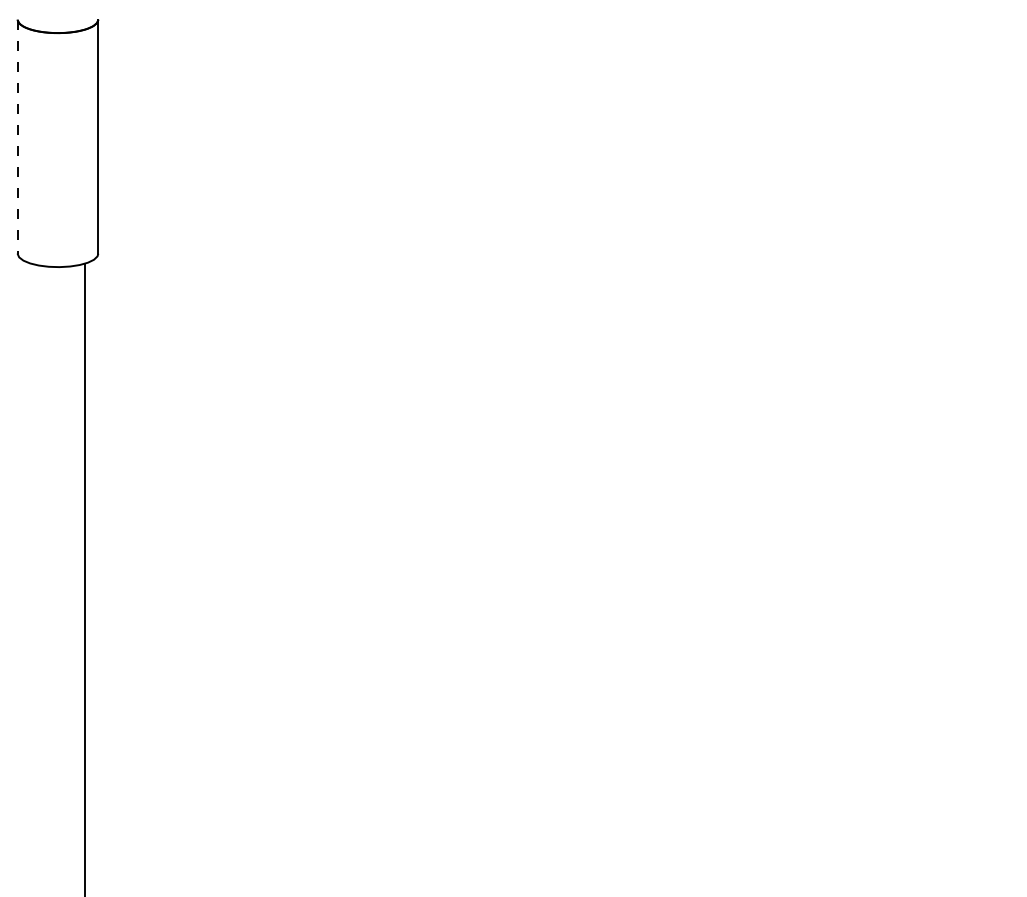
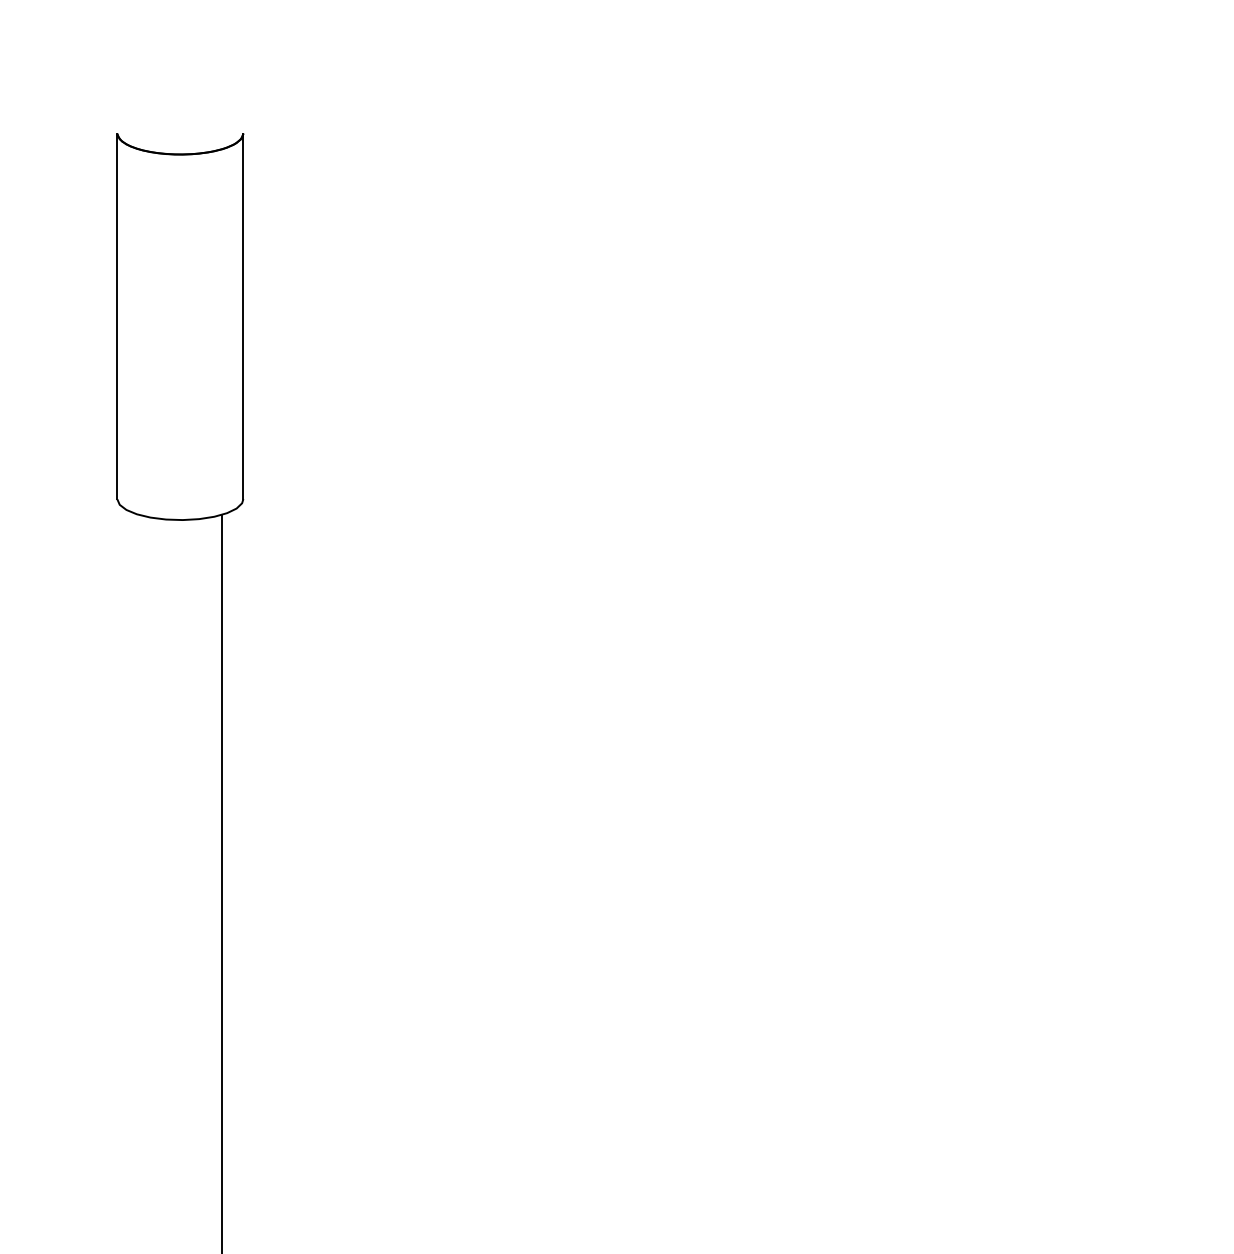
line: (17, 136) -> (117, 316), dashed -> solid

